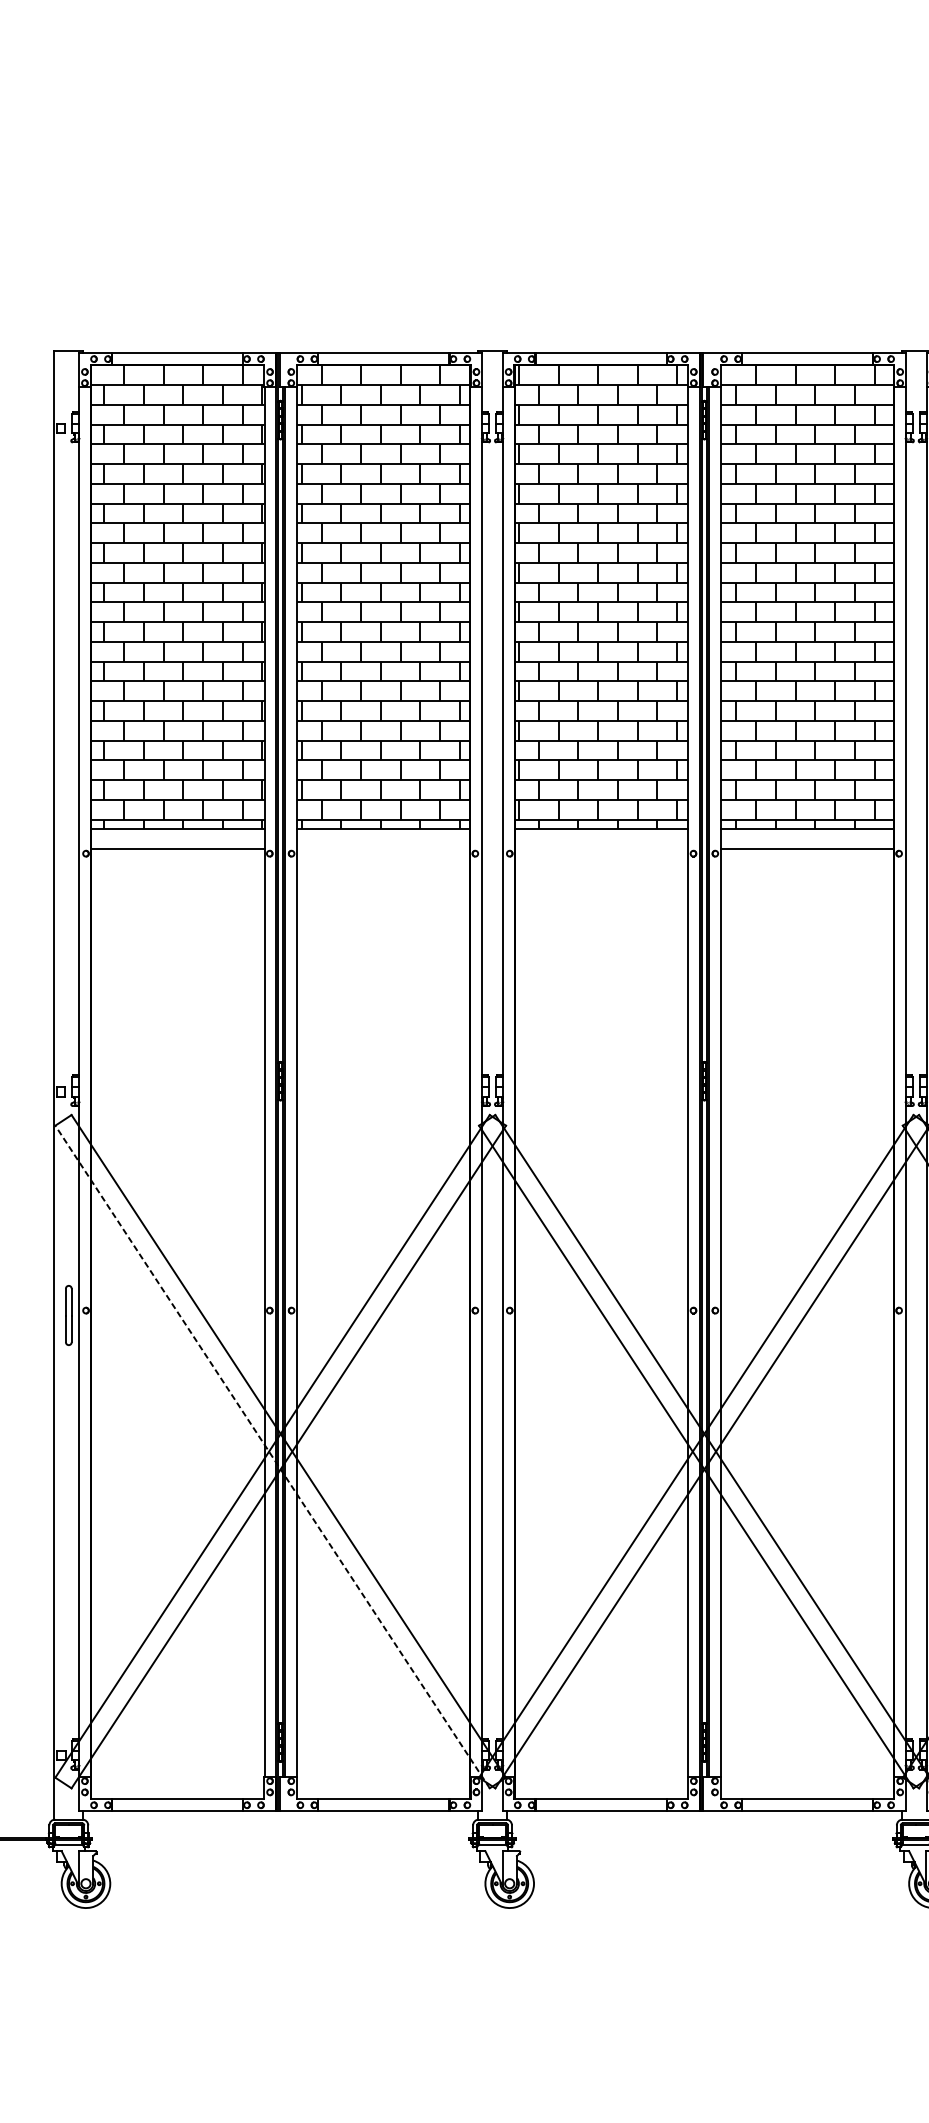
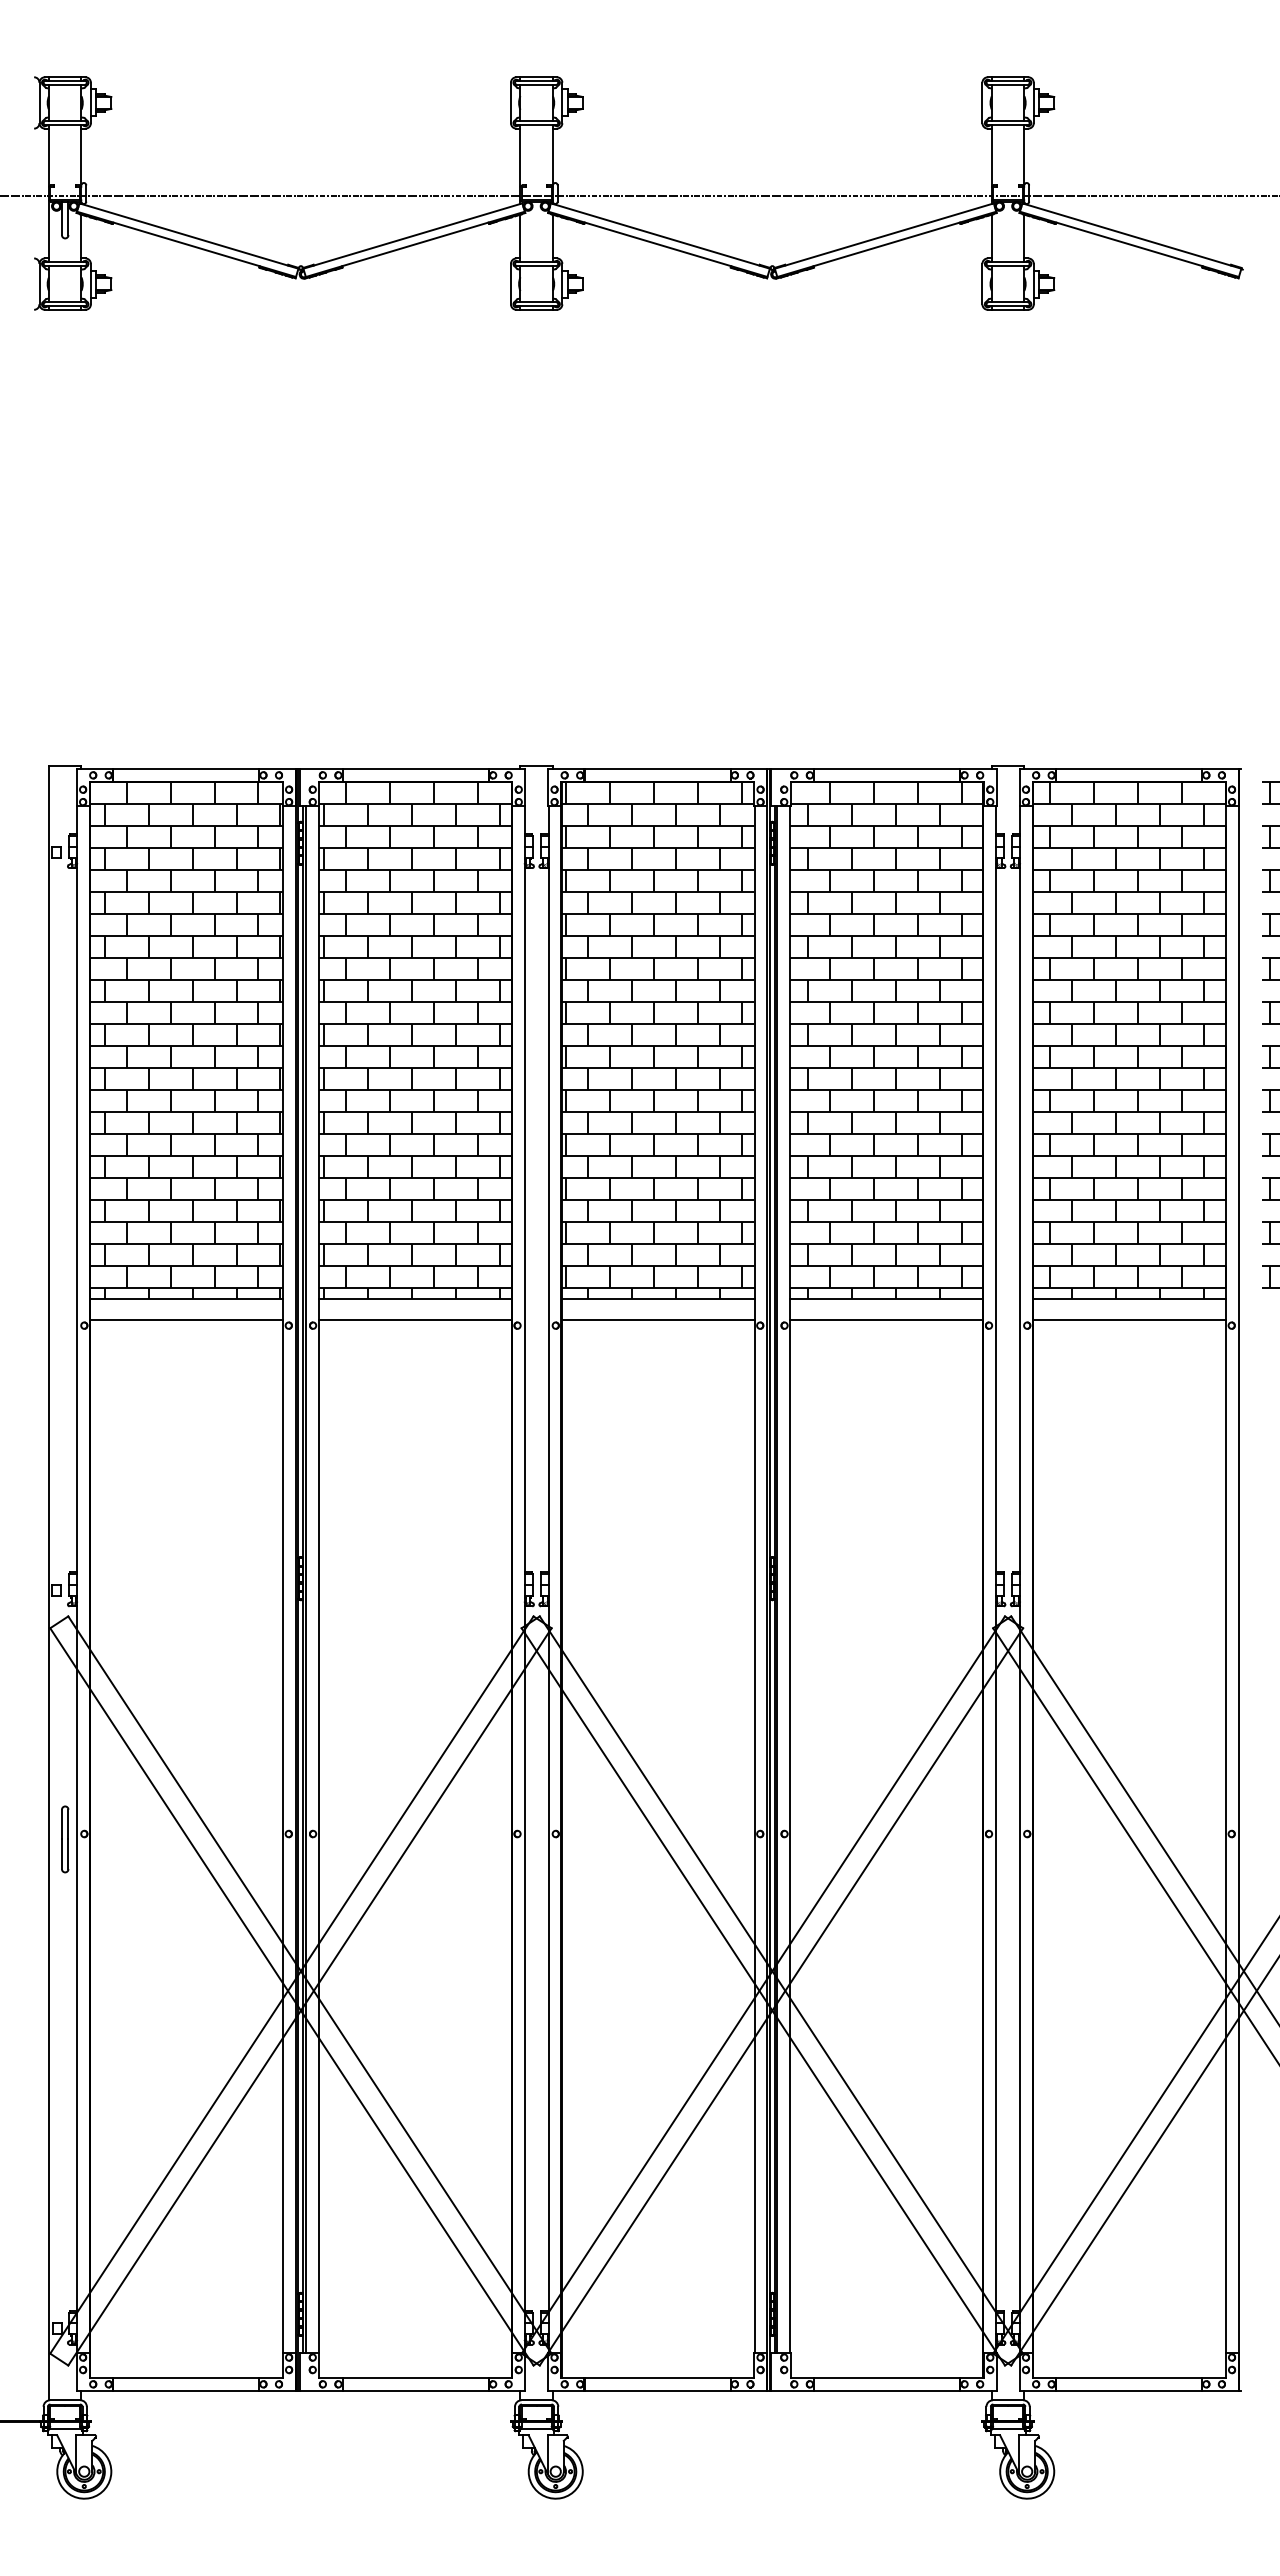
line: (382, 849) -> (414, 1320), added
line: (601, 849) -> (657, 1320), added
line: (272, 1456) -> (291, 1996), dashed -> solid

